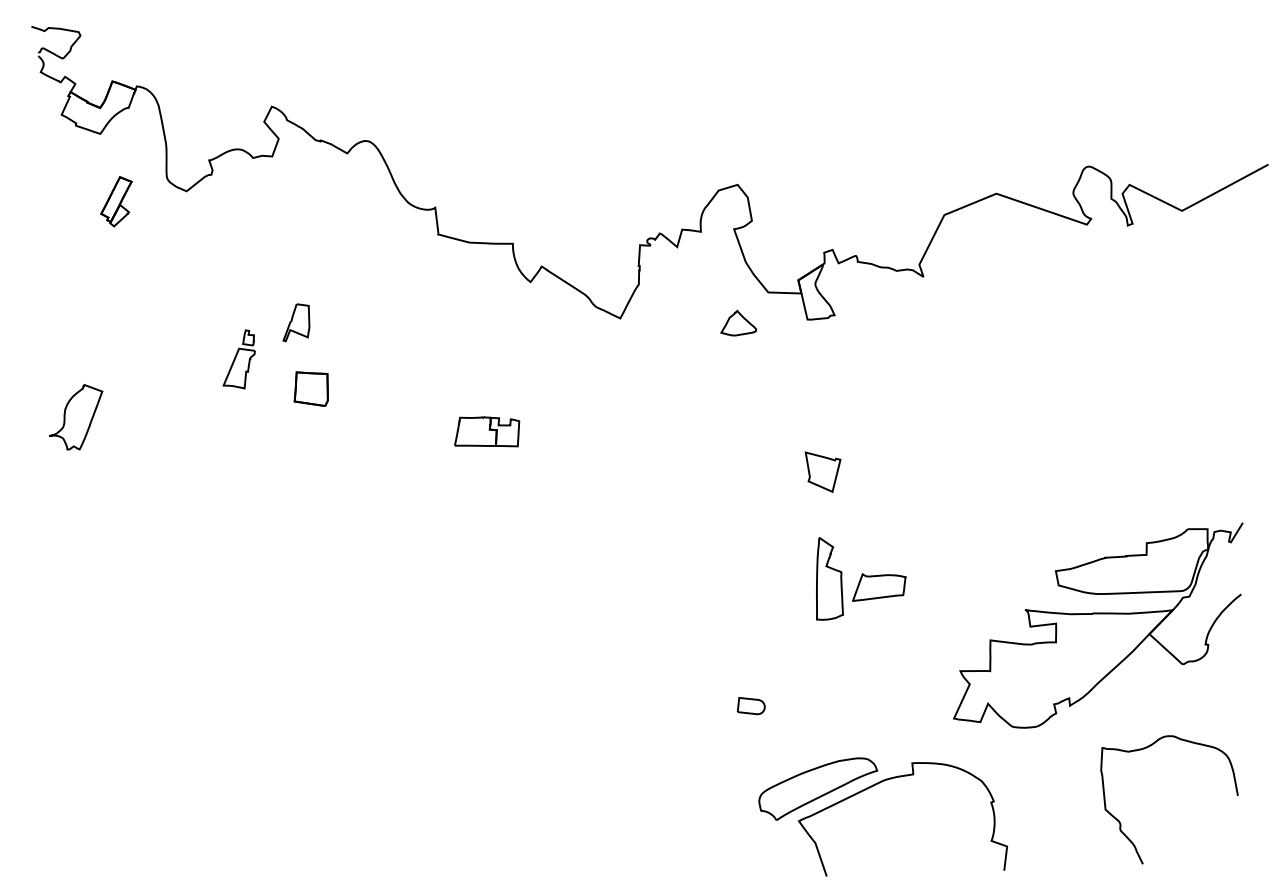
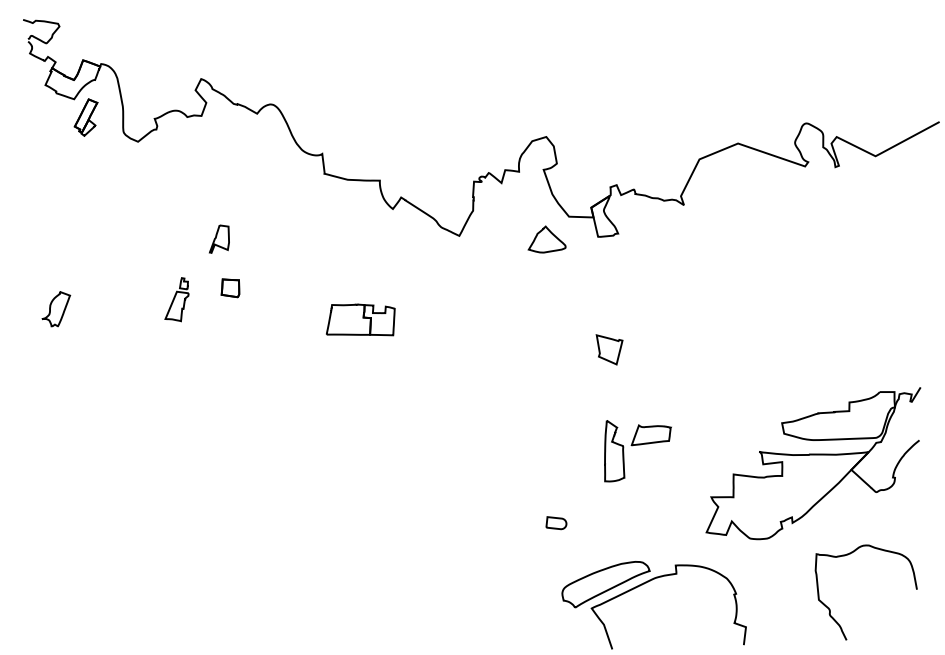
part: (116, 201) -> (86, 117), moved
part: (738, 322) -> (546, 238), size x1.43
part: (238, 359) -> (176, 299), moved
part: (311, 388) -> (230, 287), size x0.71
part: (75, 417) -> (55, 309), size x0.71
part: (486, 431) -> (360, 319), size x1.43
part: (829, 578) -> (614, 450), moved

